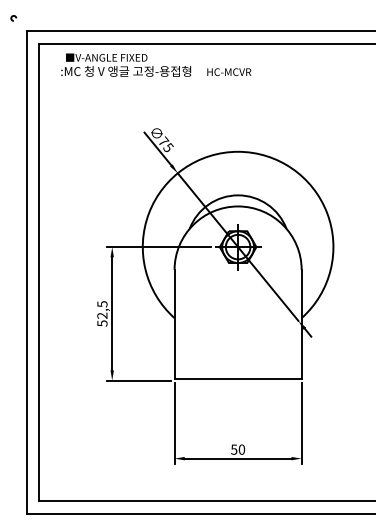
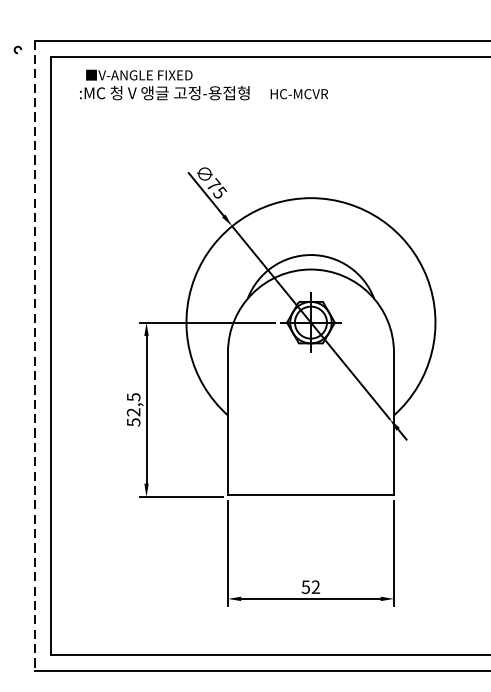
arc: (12, 18) -> (16, 50), moved
line: (26, 273) -> (34, 357), solid -> dashed
text: (241, 449) -> (315, 586), 50 -> 52

